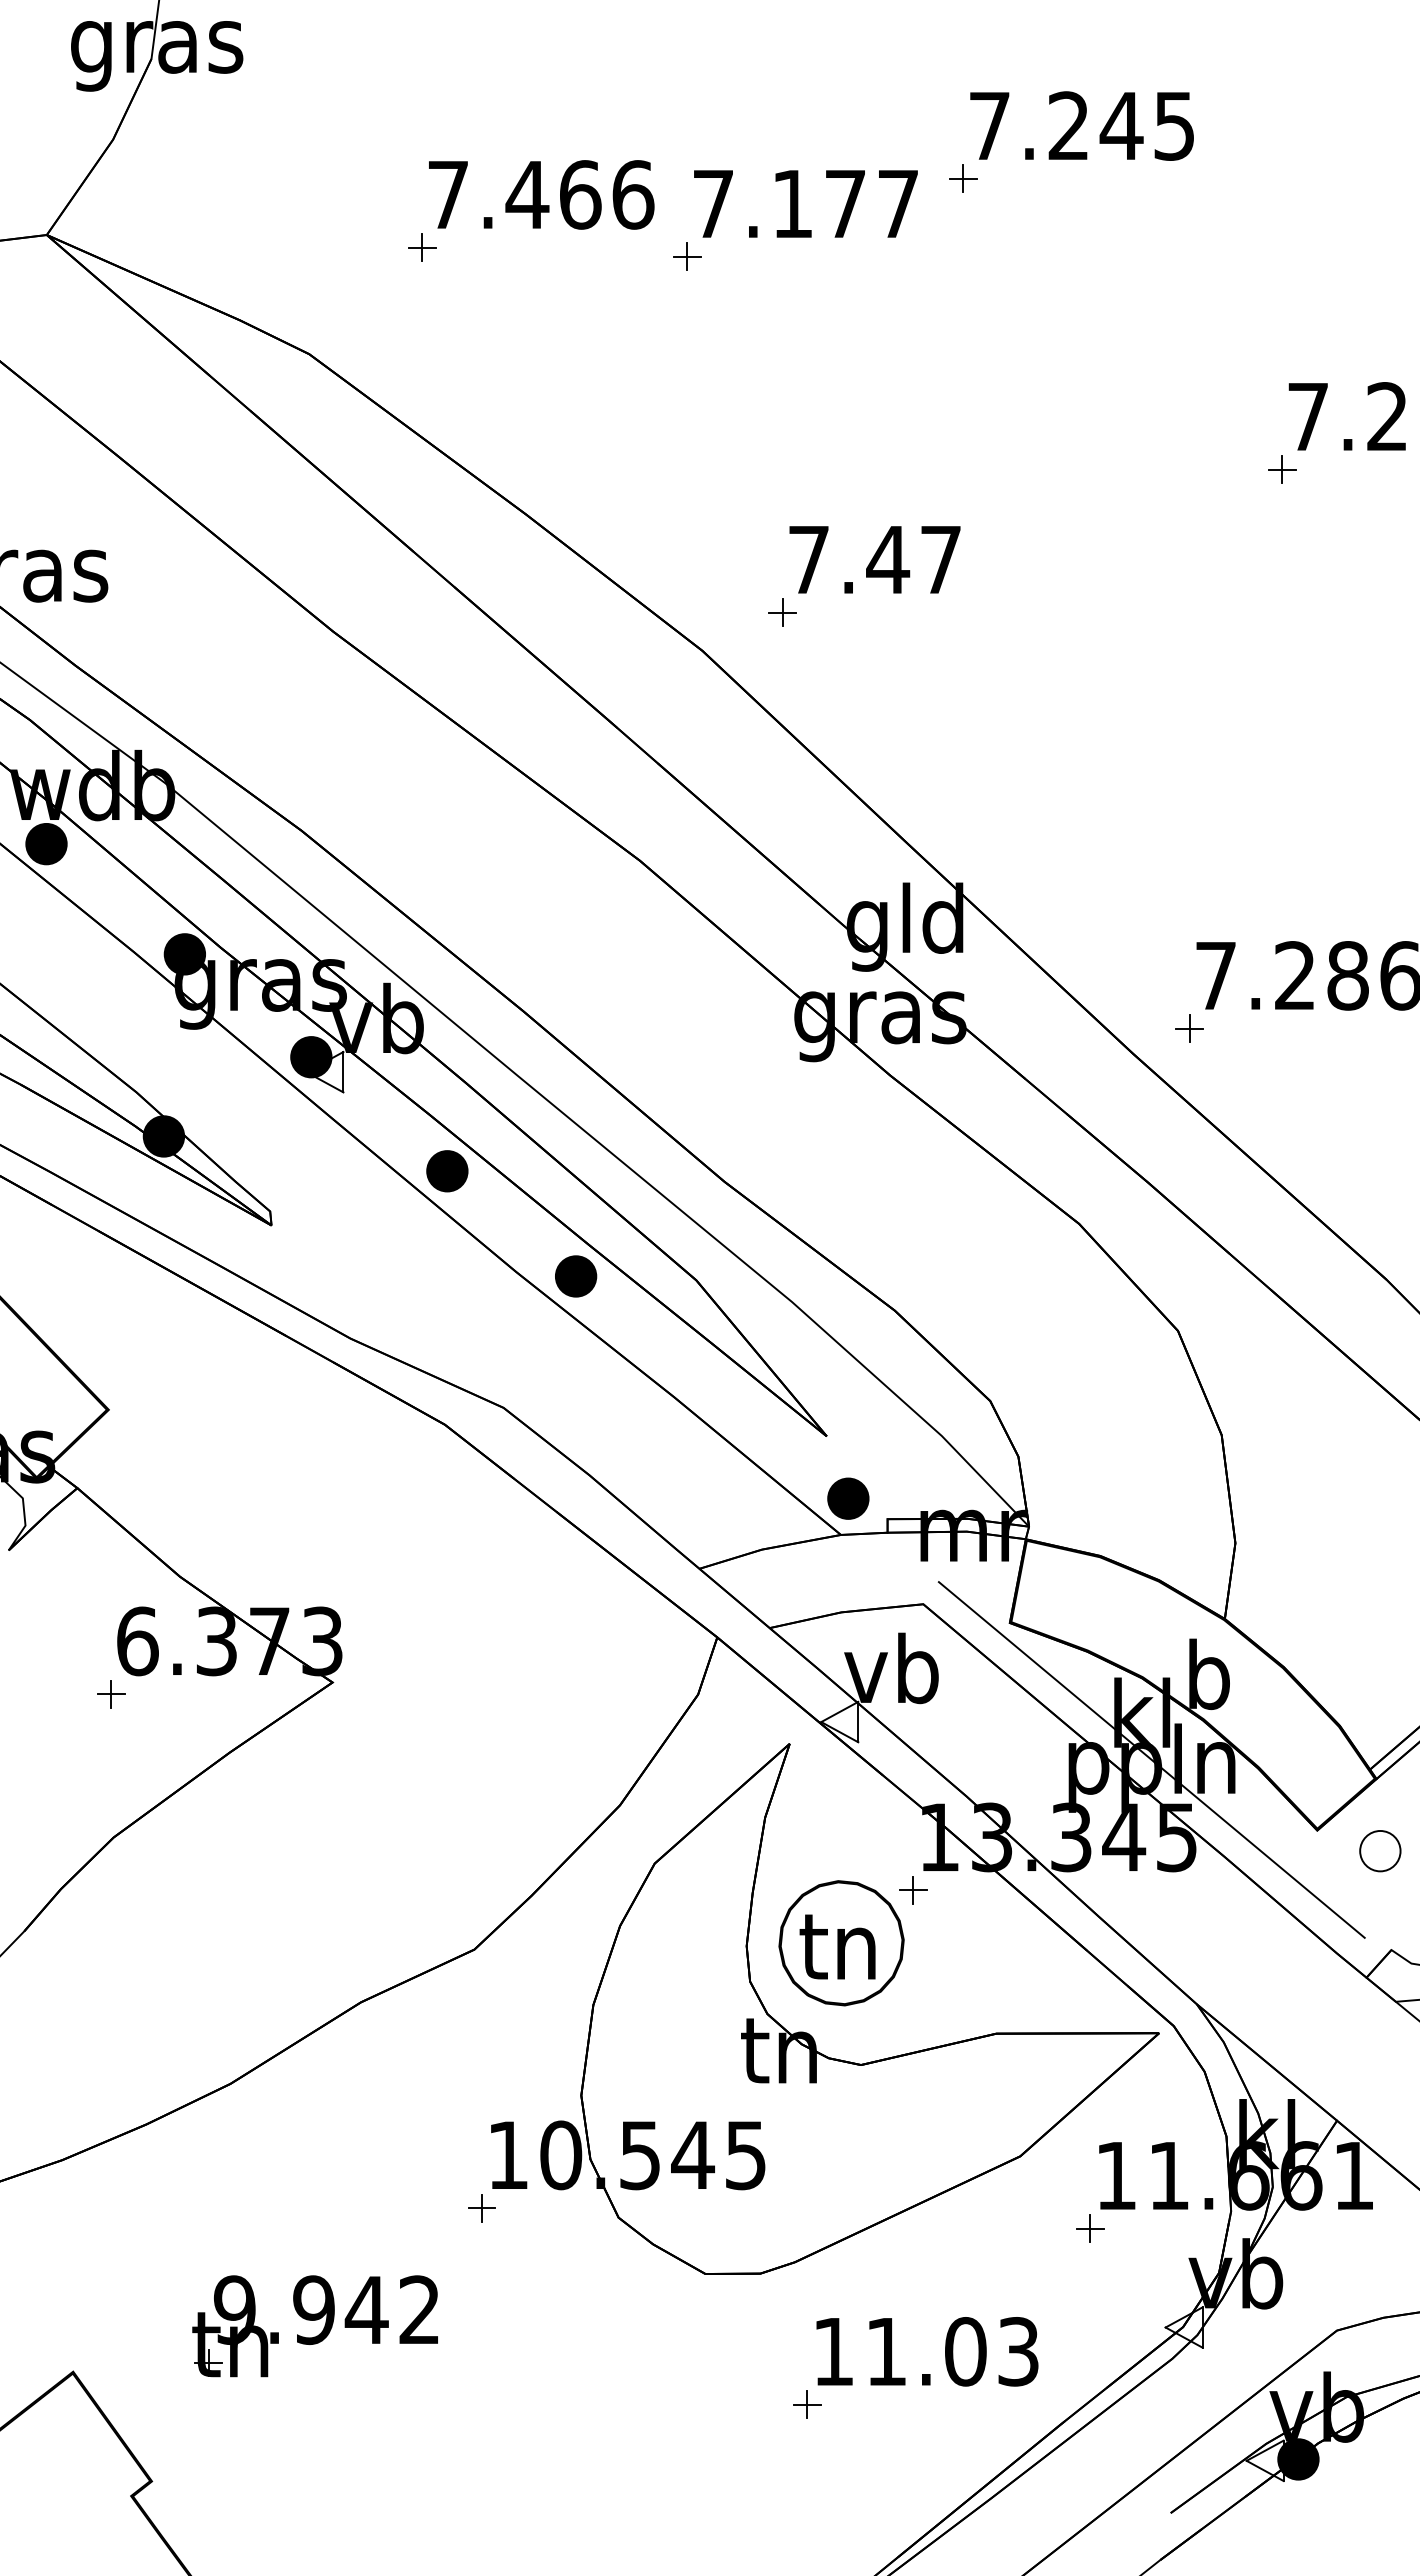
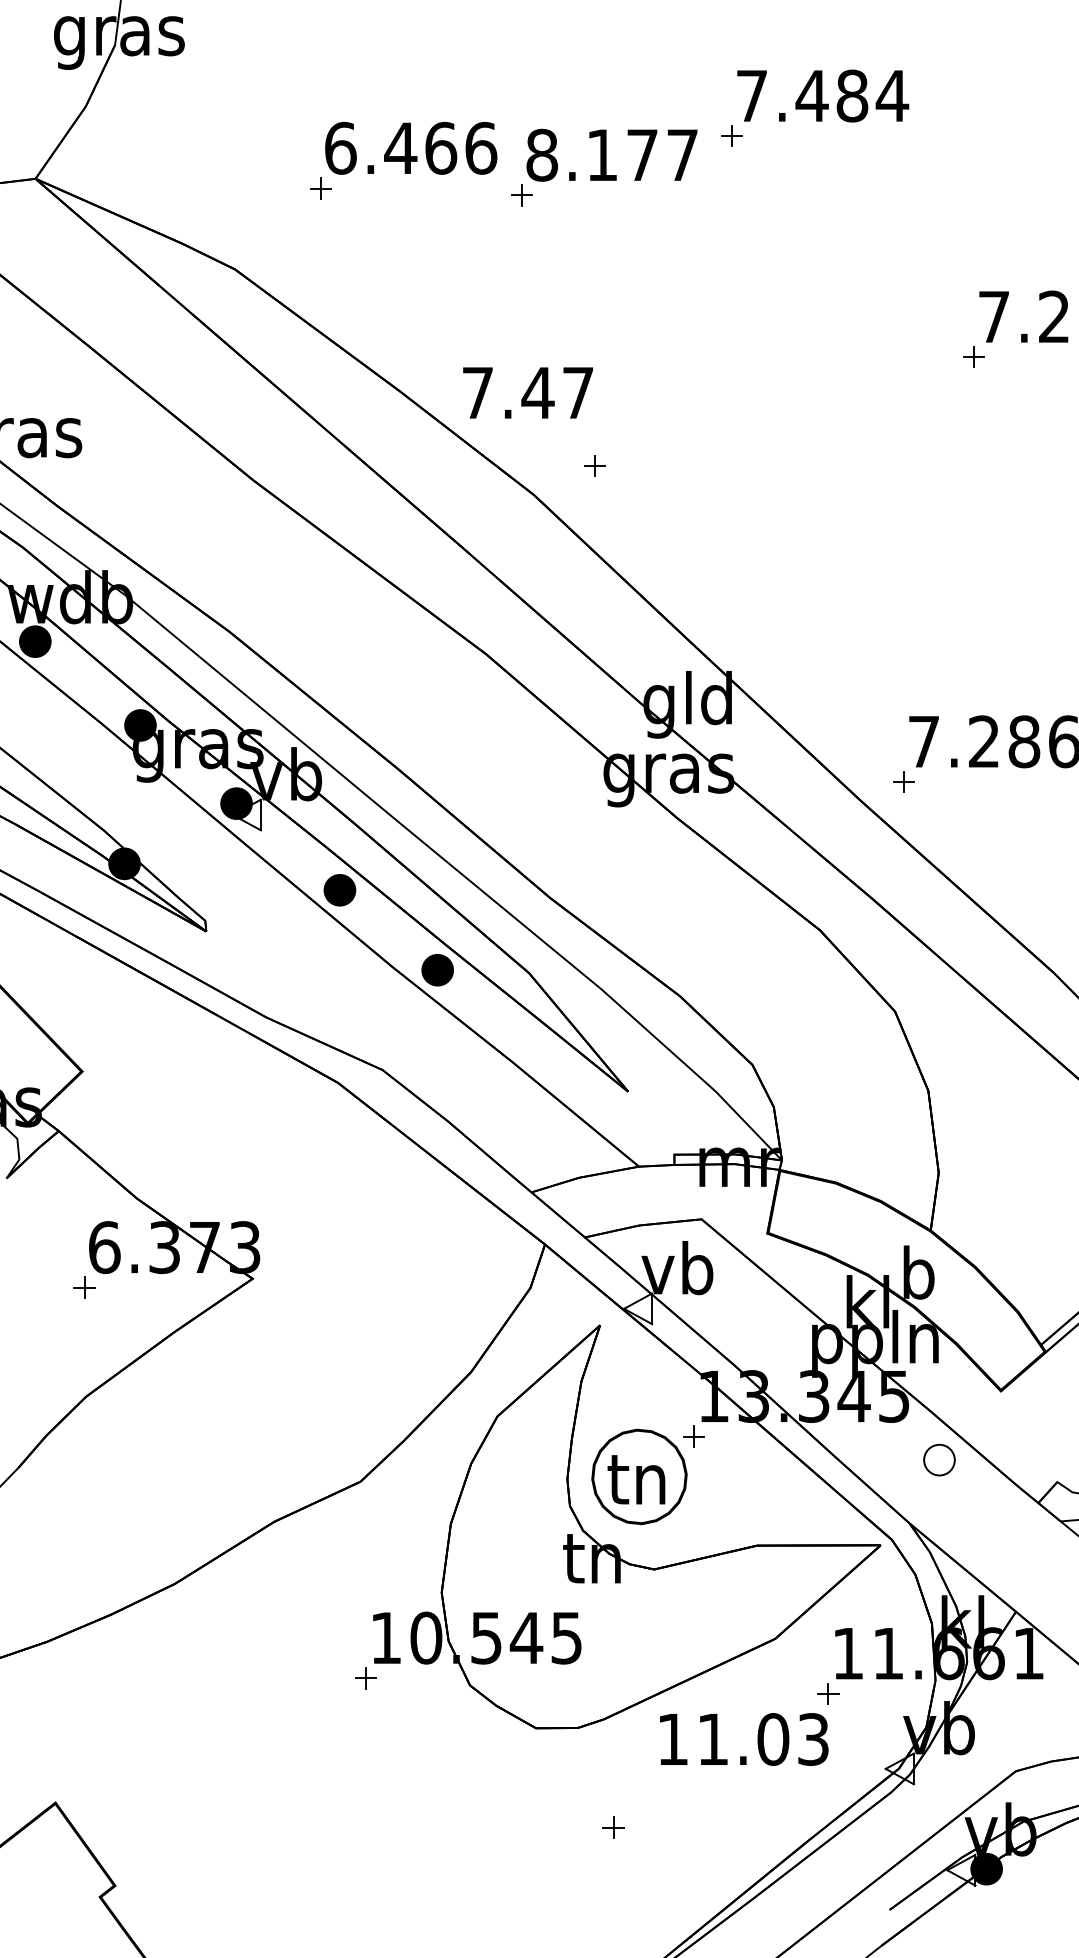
text: (1121, 125) -> (852, 95), 7.245 -> 7.484
text: (448, 194) -> (340, 148), 7.466 -> 6.466
text: (713, 203) -> (542, 154), 7.177 -> 8.177
text: (874, 559) -> (527, 392), moved
part: (848, 1498) -> (644, 1138), removed
line: (1151, 1759) -> (874, 1337), removed
part: (1380, 1851) -> (939, 1460), moved
part: (314, 2326) -> (238, 1768), removed
text: (927, 2351) -> (744, 1739), moved

